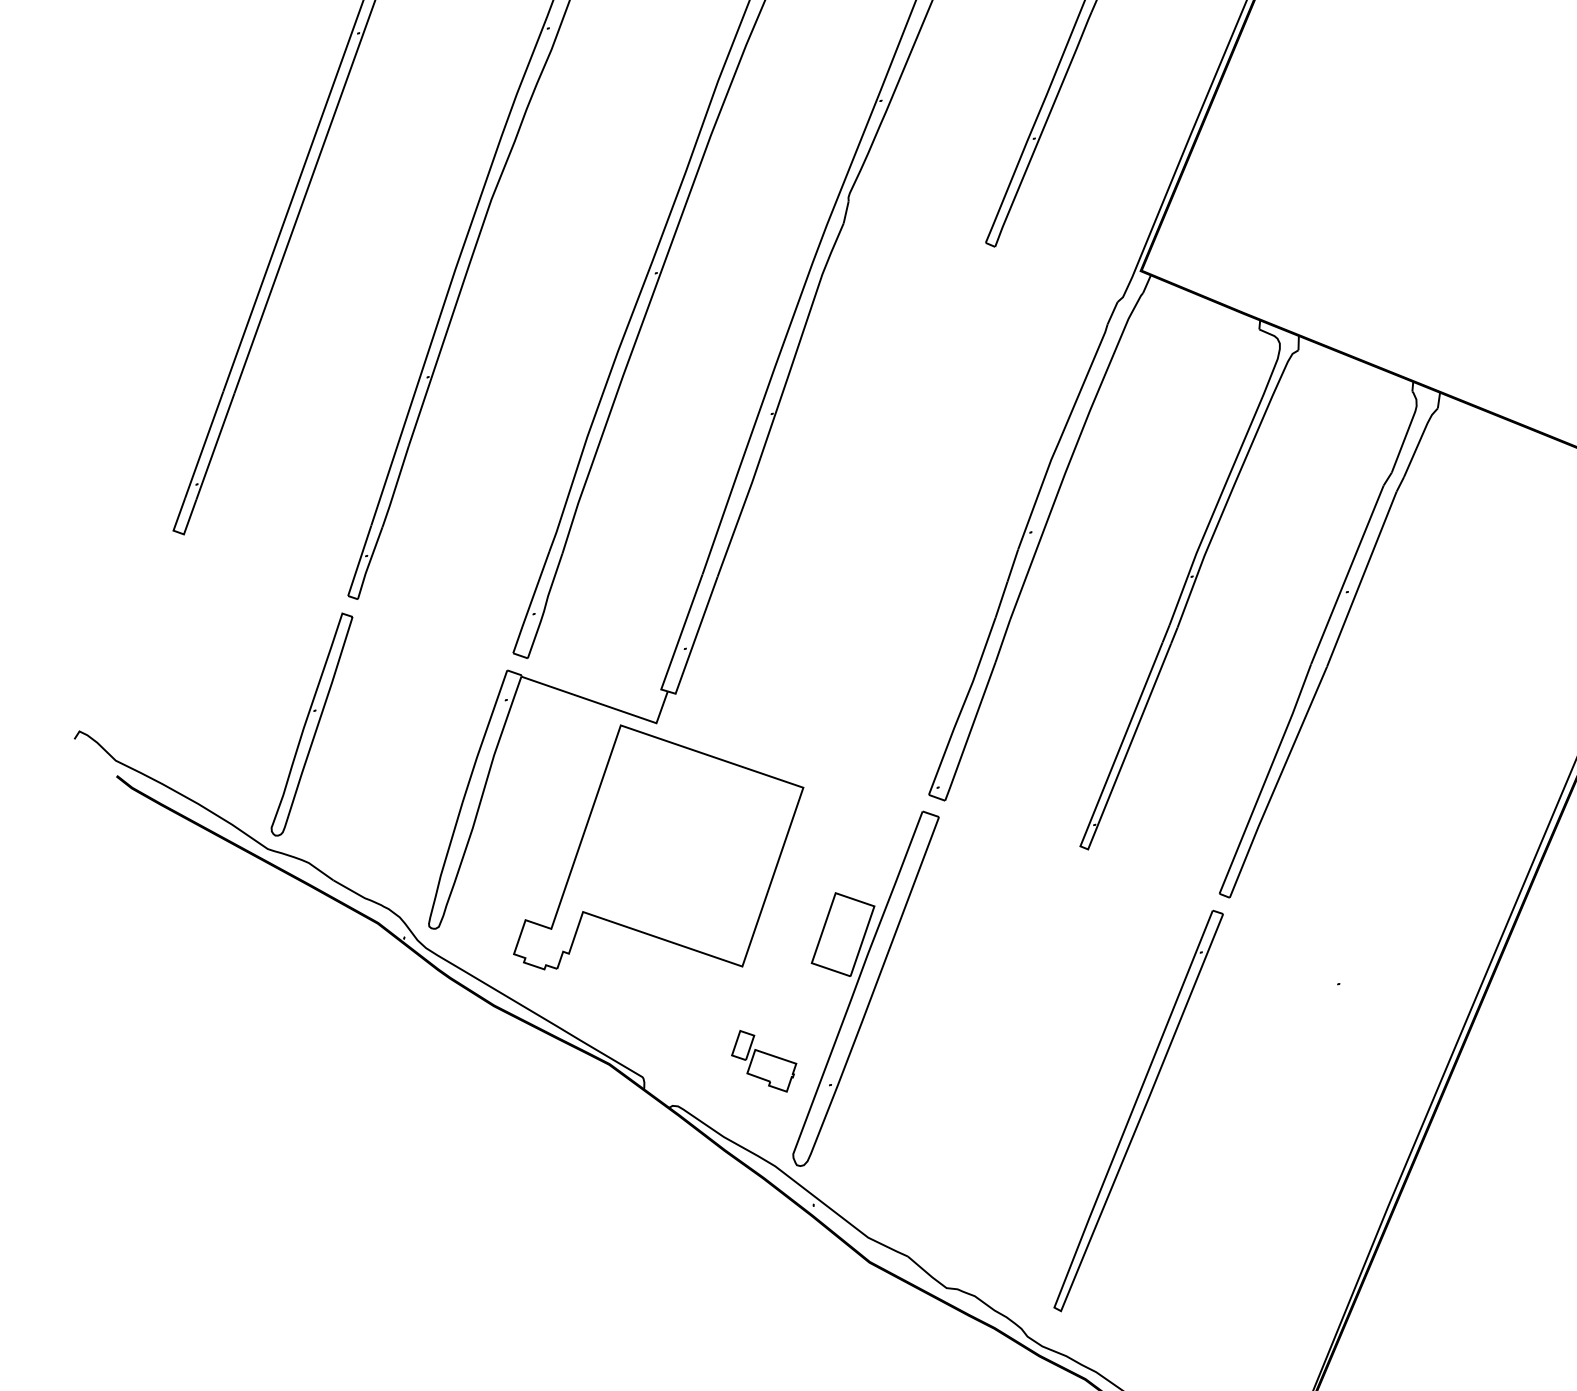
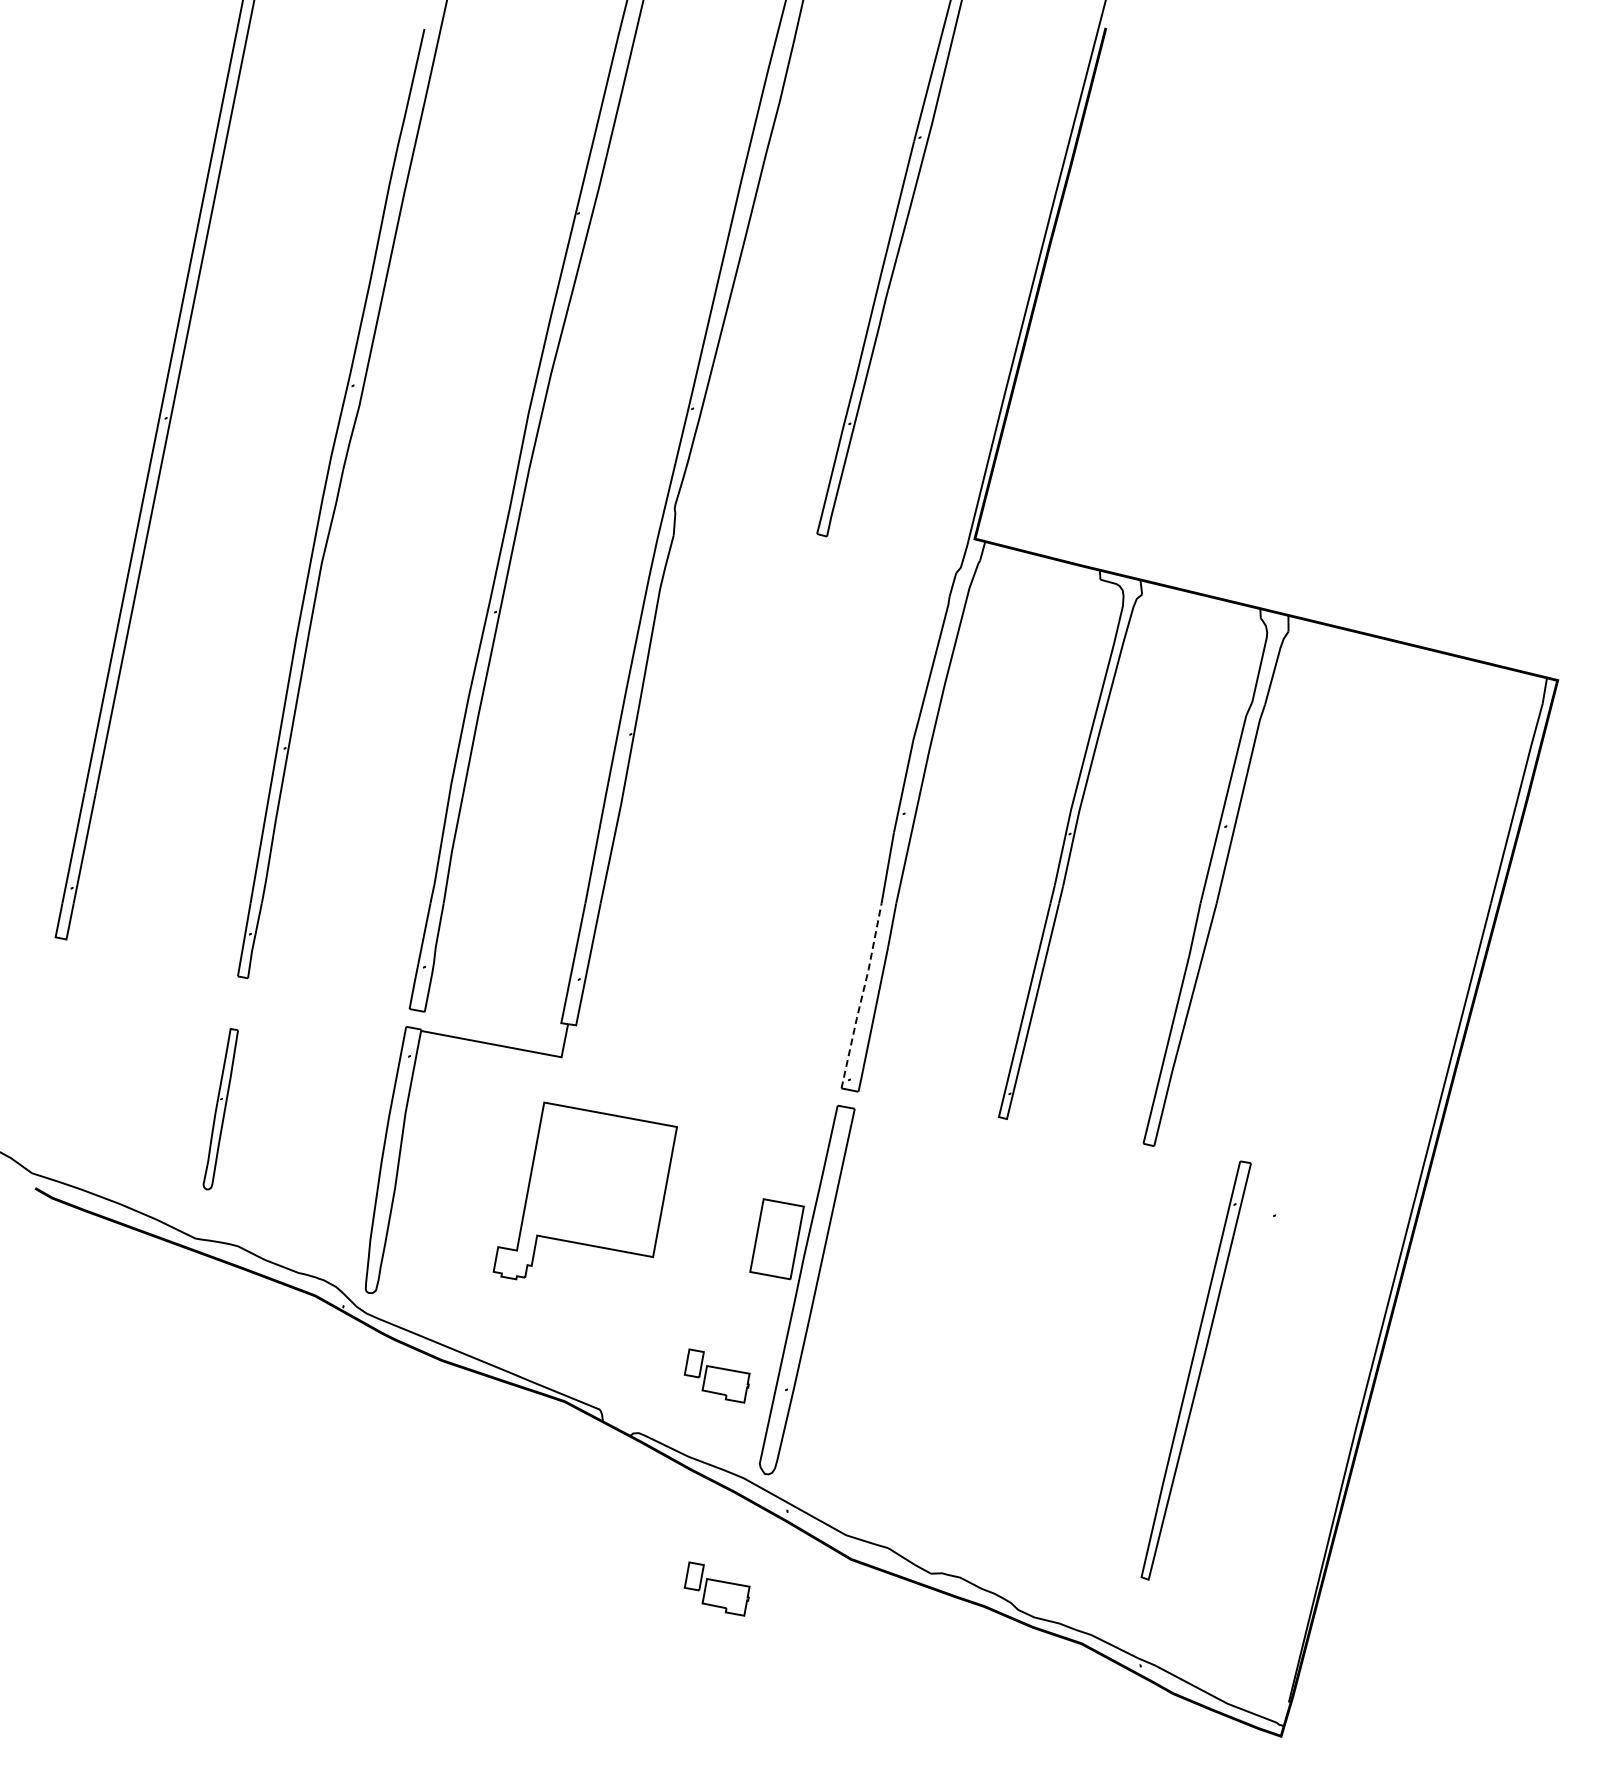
line: (963, 706) -> (862, 995), solid -> dashed
part: (311, 724) -> (220, 1108), size x0.7
part: (660, 858) -> (585, 1190), size x0.7
part: (1137, 1110) -> (1195, 1370), moved
part: (732, 1271) -> (716, 1588), added

